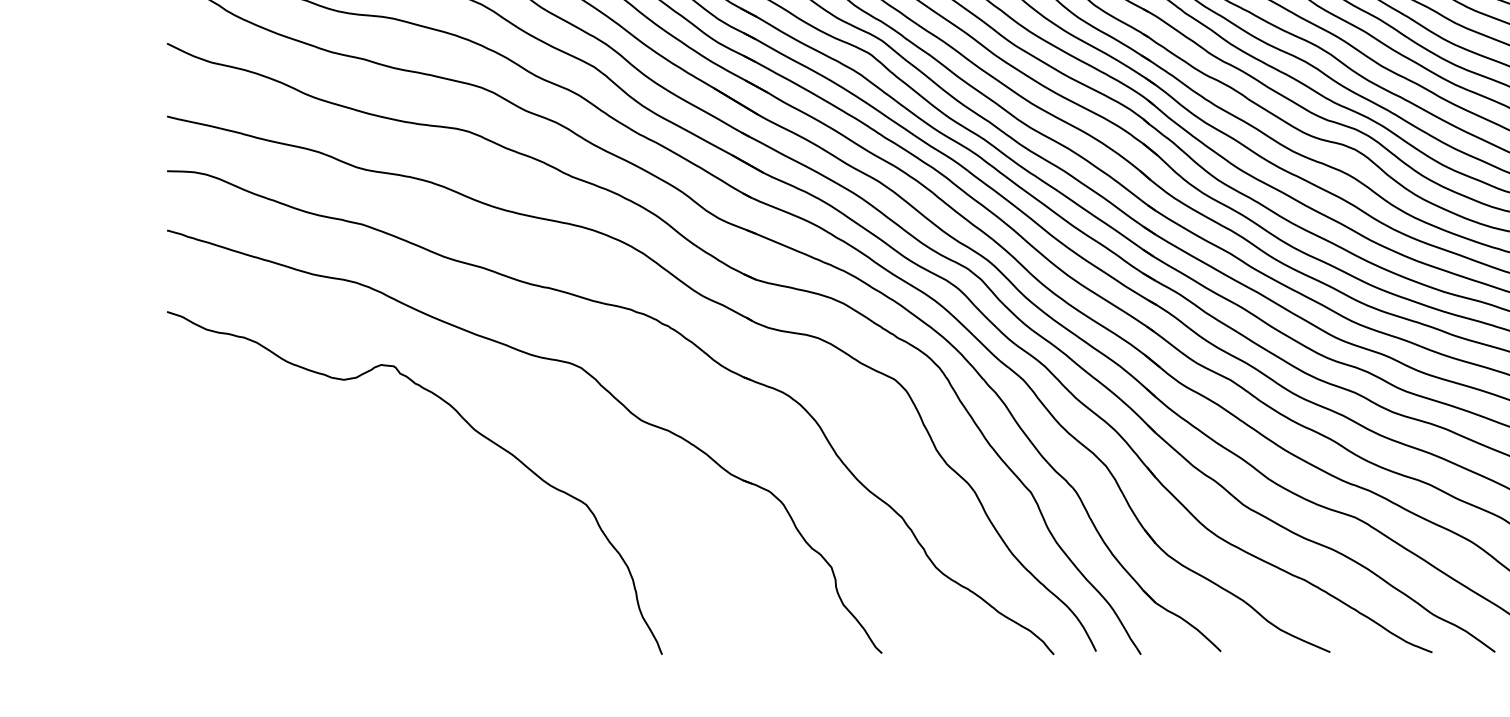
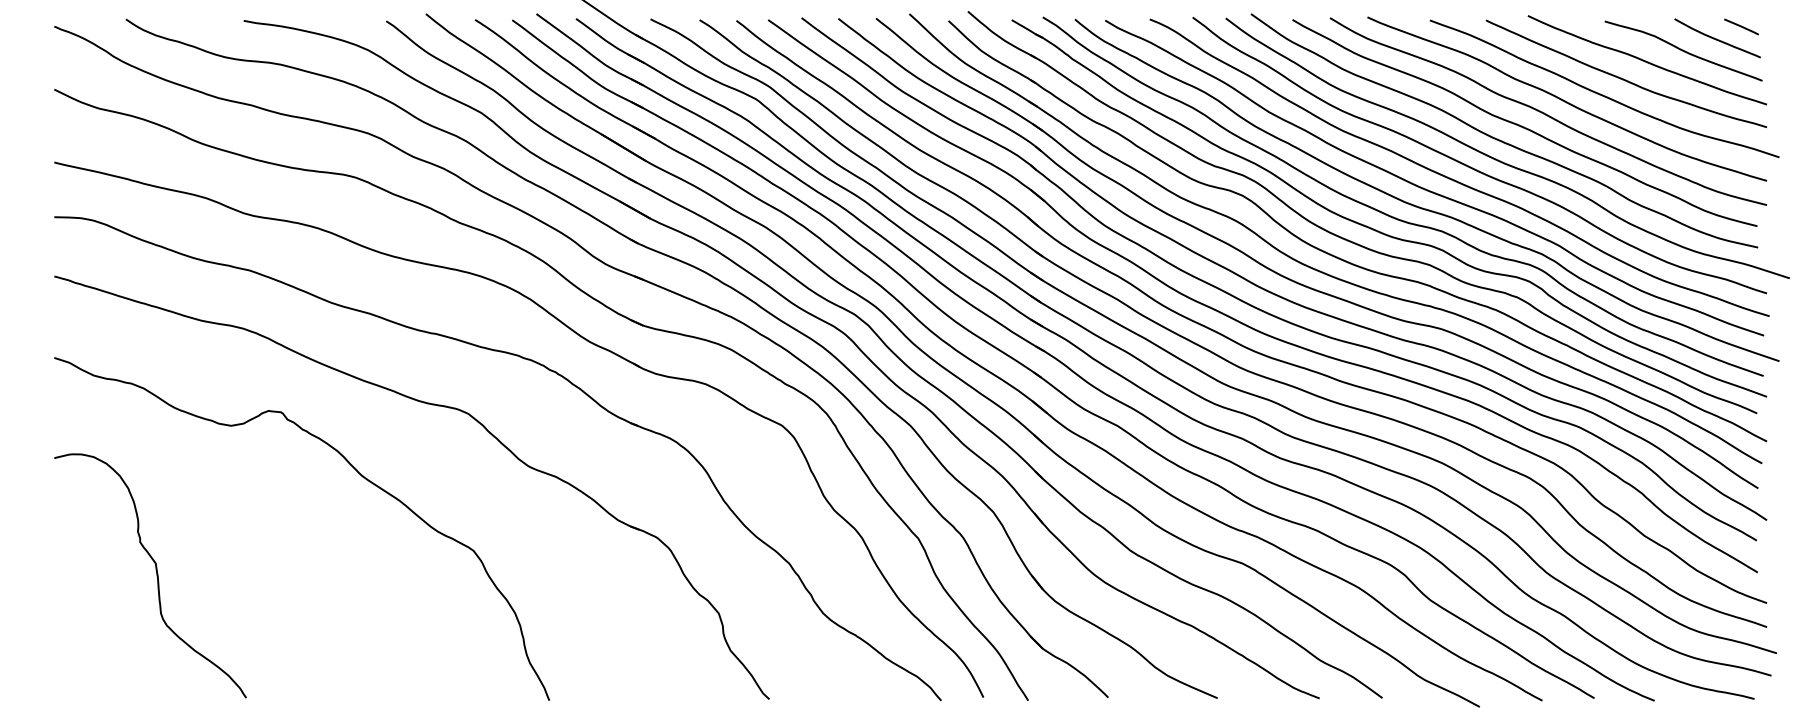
curve: (269, 529) -> (156, 575), added

